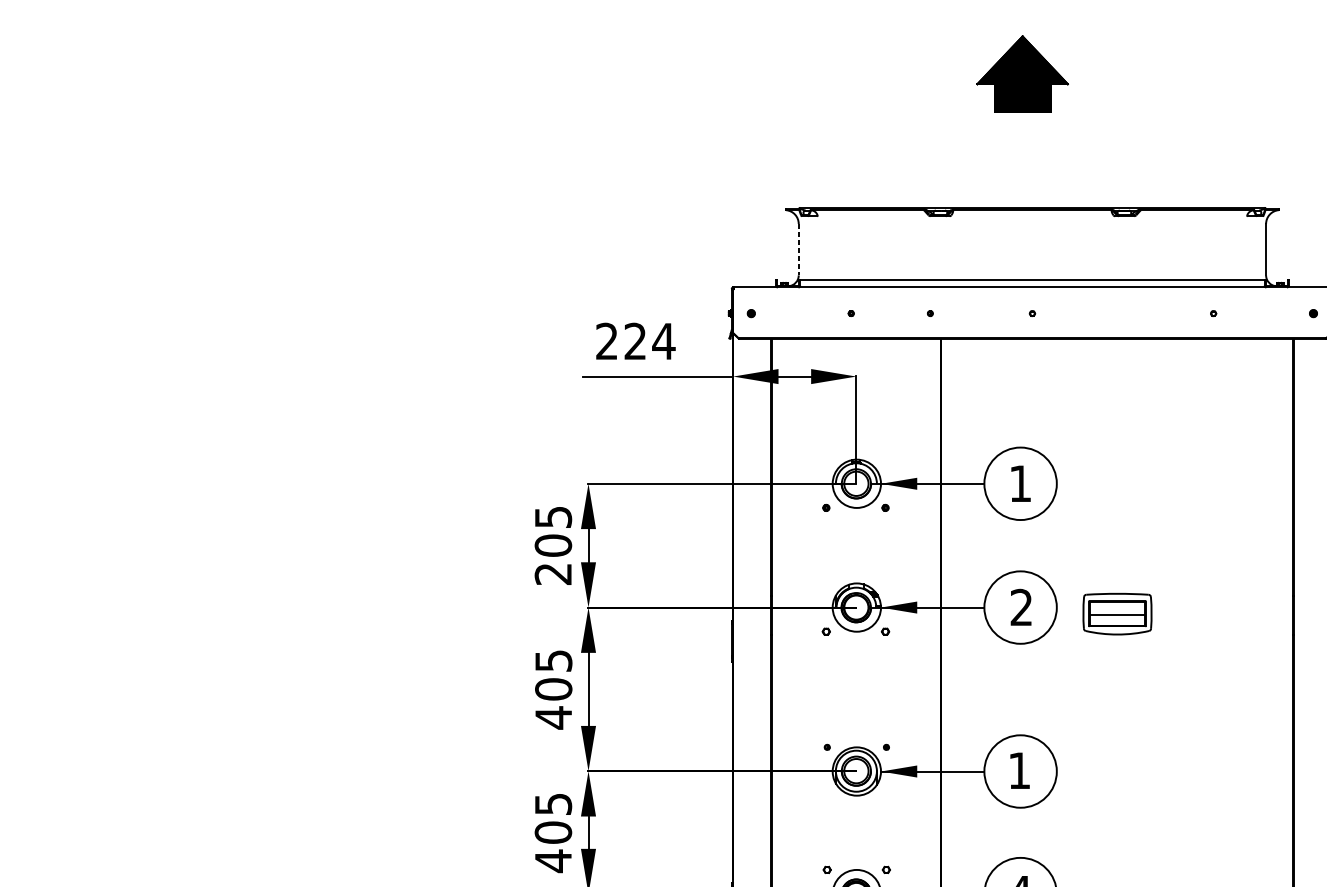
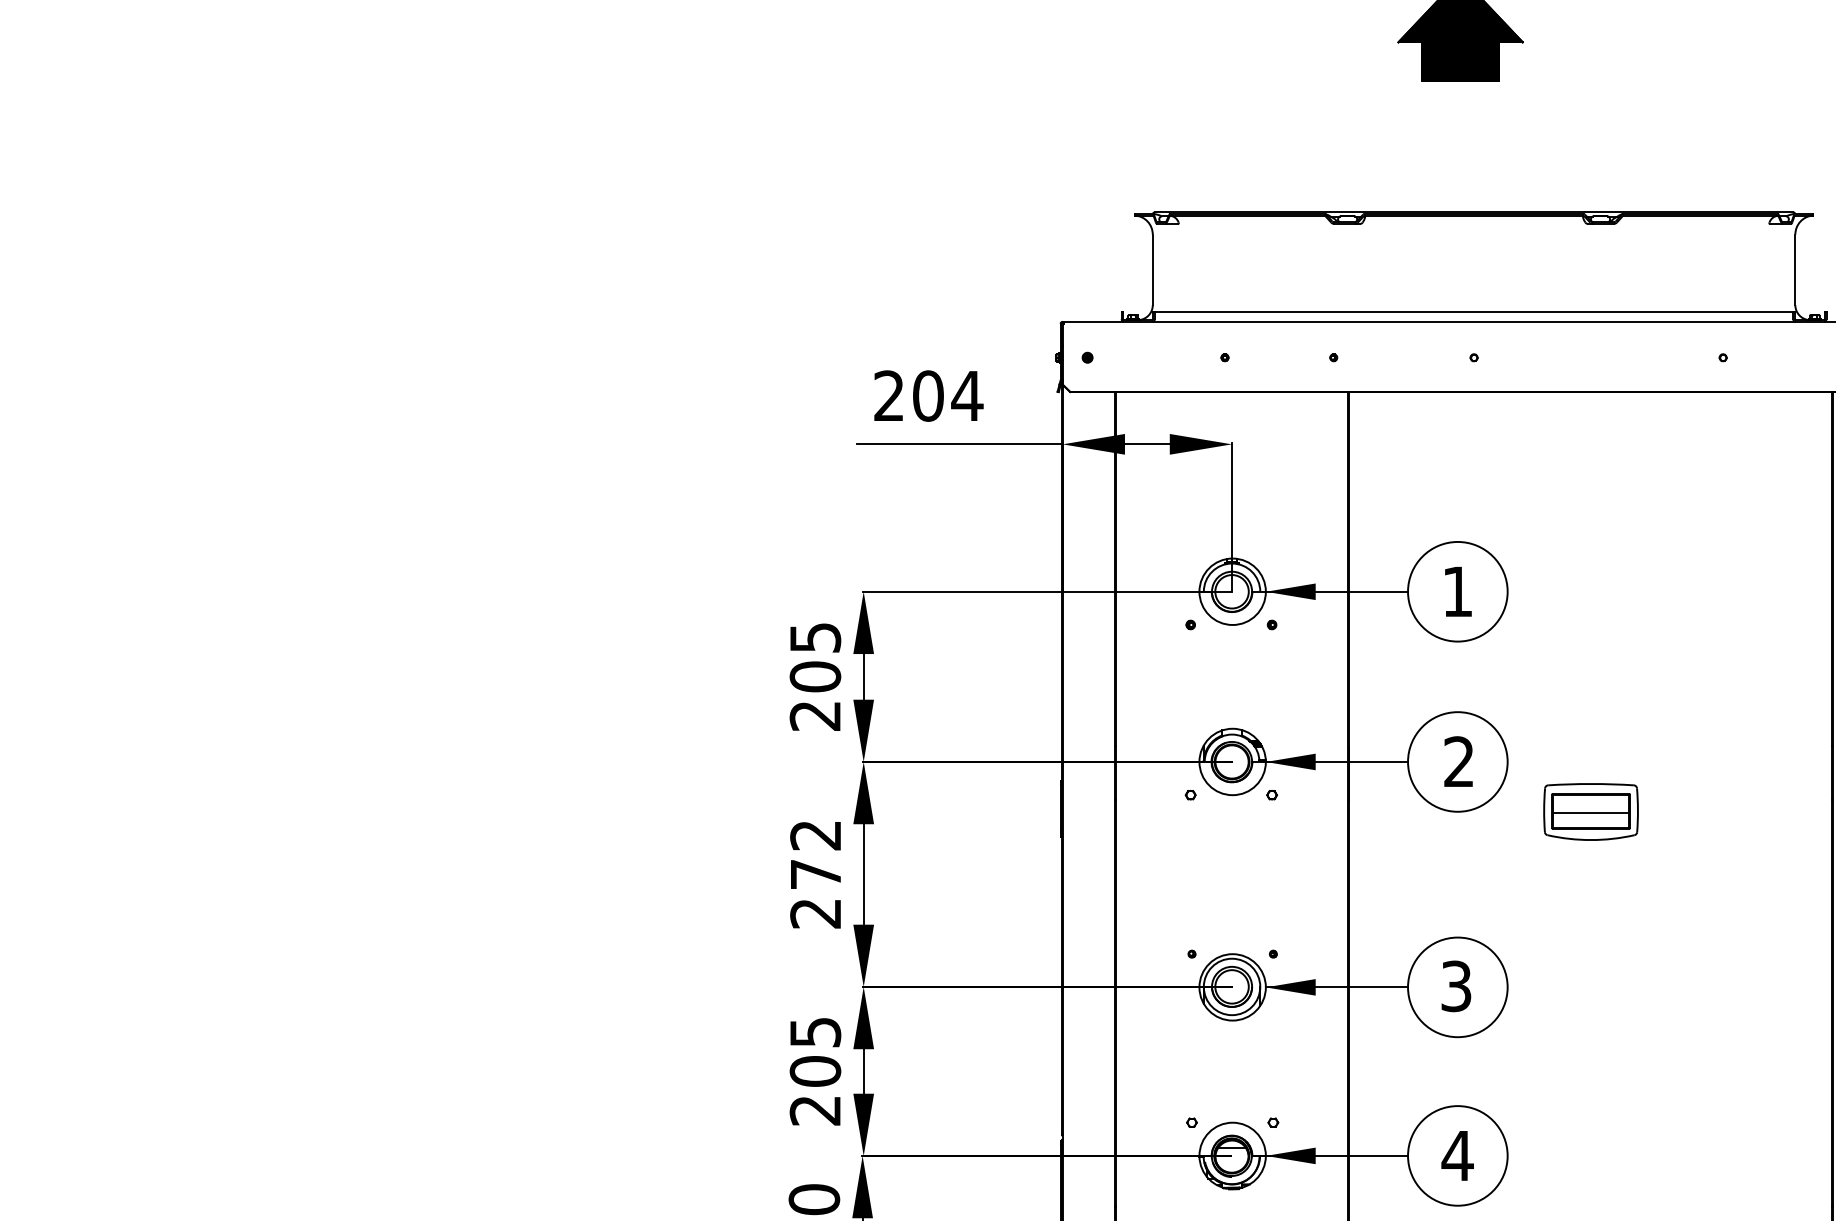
line: (798, 250) -> (1152, 270), dashed -> solid
text: (635, 341) -> (928, 395), 224 -> 204
part: (1117, 613) -> (1590, 811), moved
text: (553, 690) -> (815, 875), 405 -> 272
text: (1019, 770) -> (1456, 986), 1 -> 3
text: (552, 861) -> (814, 1110), 405 -> 205

